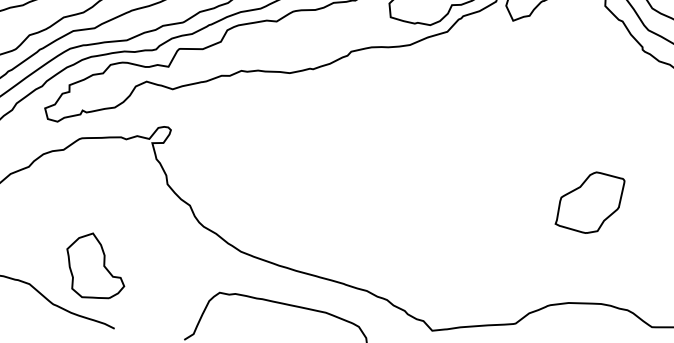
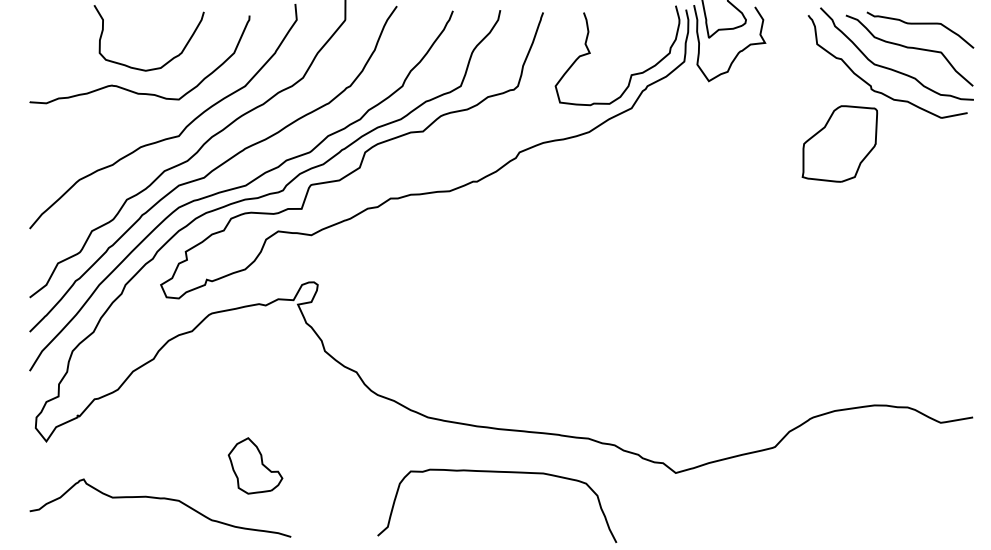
part: (589, 202) -> (839, 143), moved
part: (95, 266) -> (255, 465), size x0.7

